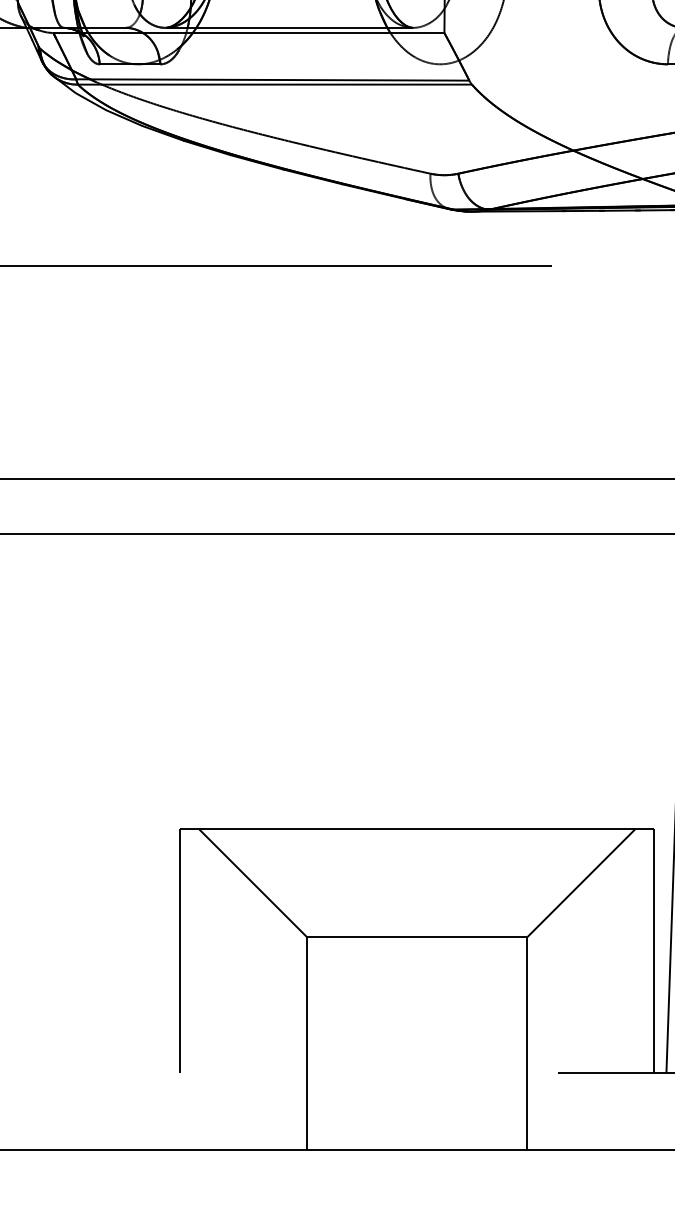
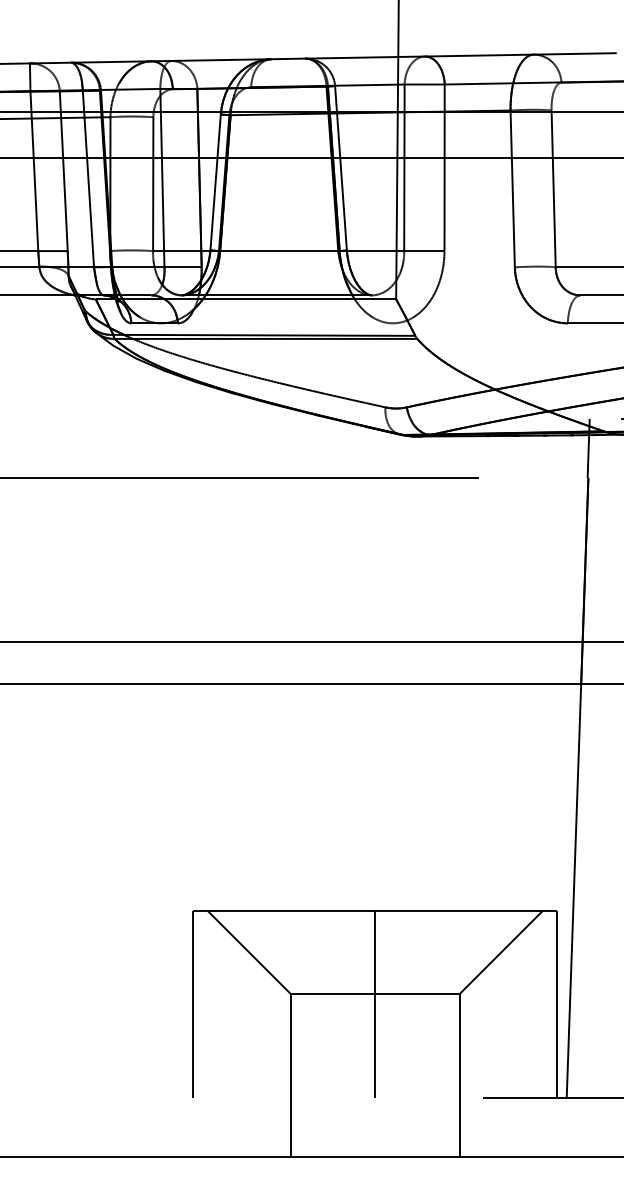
line: (417, 951) -> (375, 1004), added

